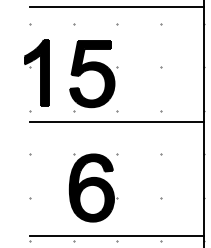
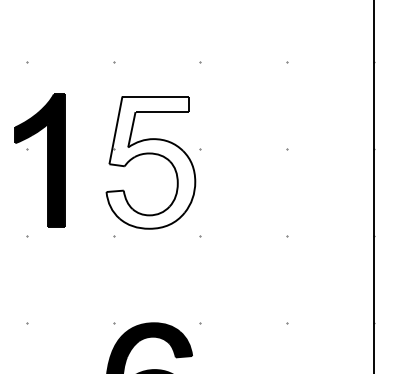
line: (116, 7) -> (199, 29), removed
fill: (92, 74) -> (151, 163), removed
line: (116, 121) -> (199, 257), removed

